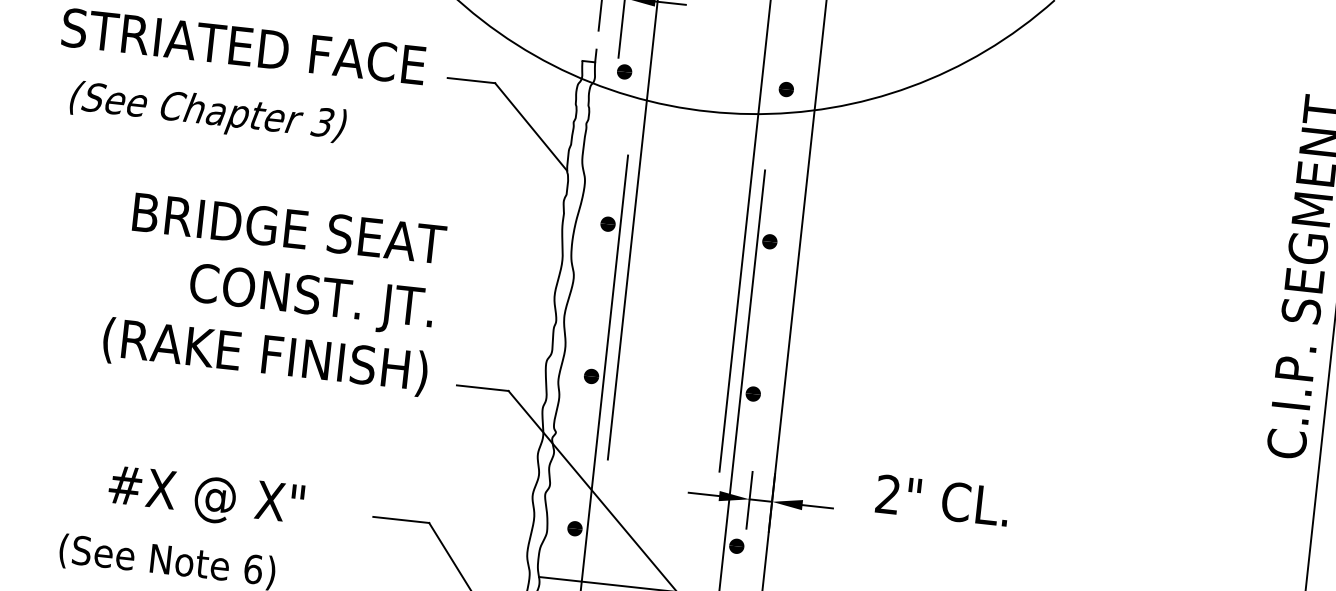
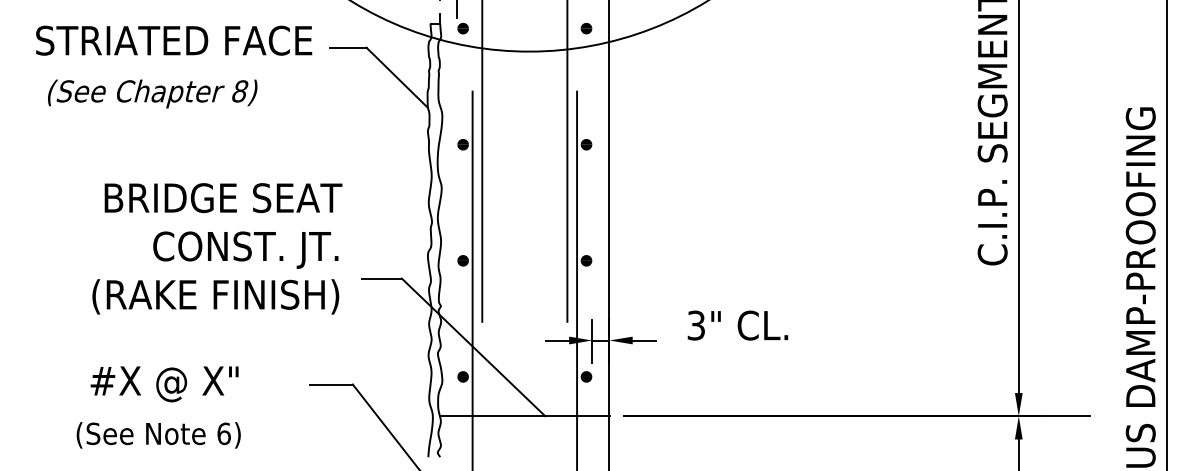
text: (322, 122) -> (239, 91), 3) -> 8)
text: (274, 293) -> (217, 248), moved
text: (887, 494) -> (695, 325), 2" -> 3"
text: (205, 498) -> (164, 384), moved

